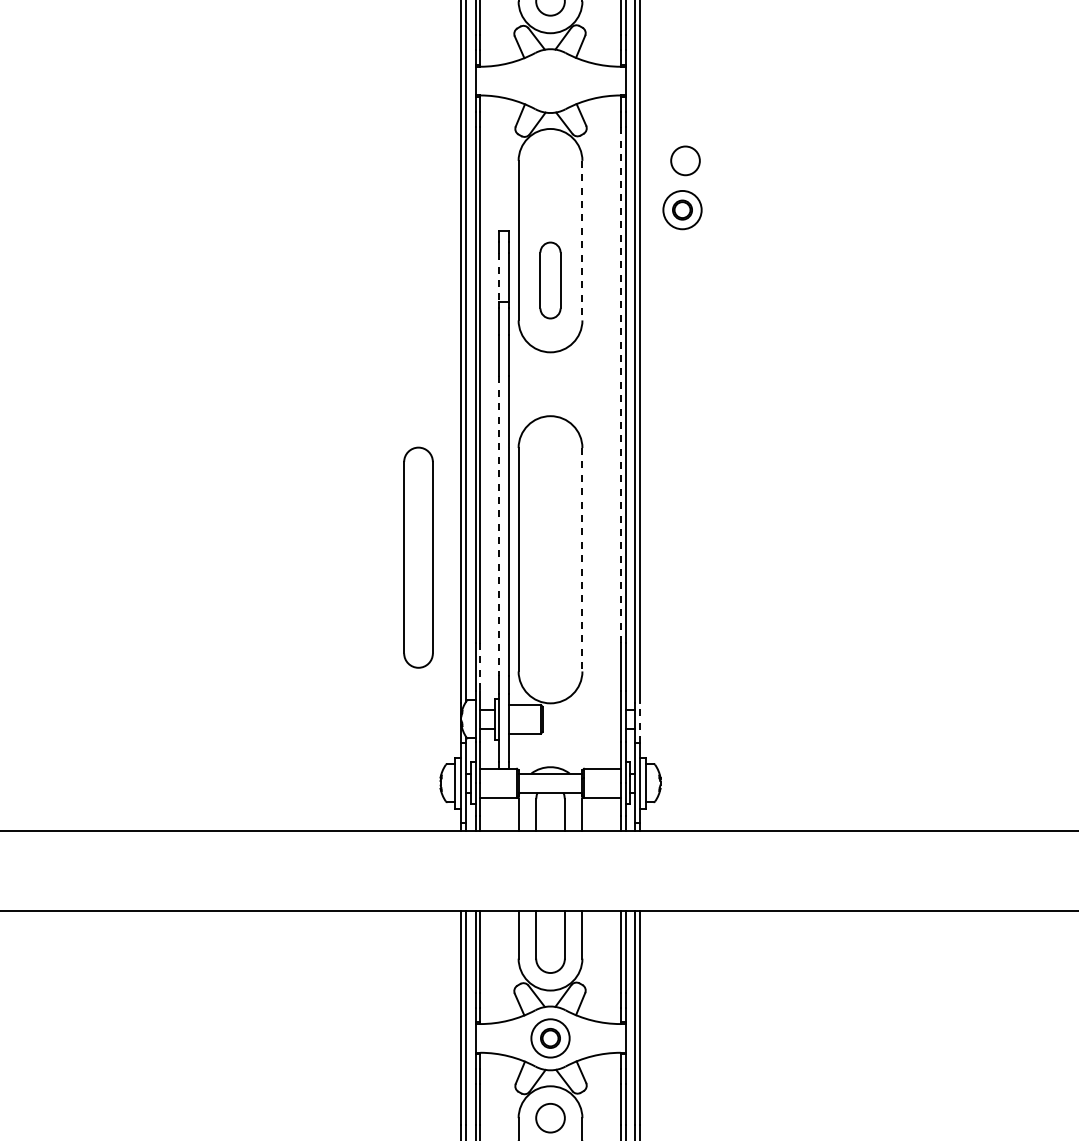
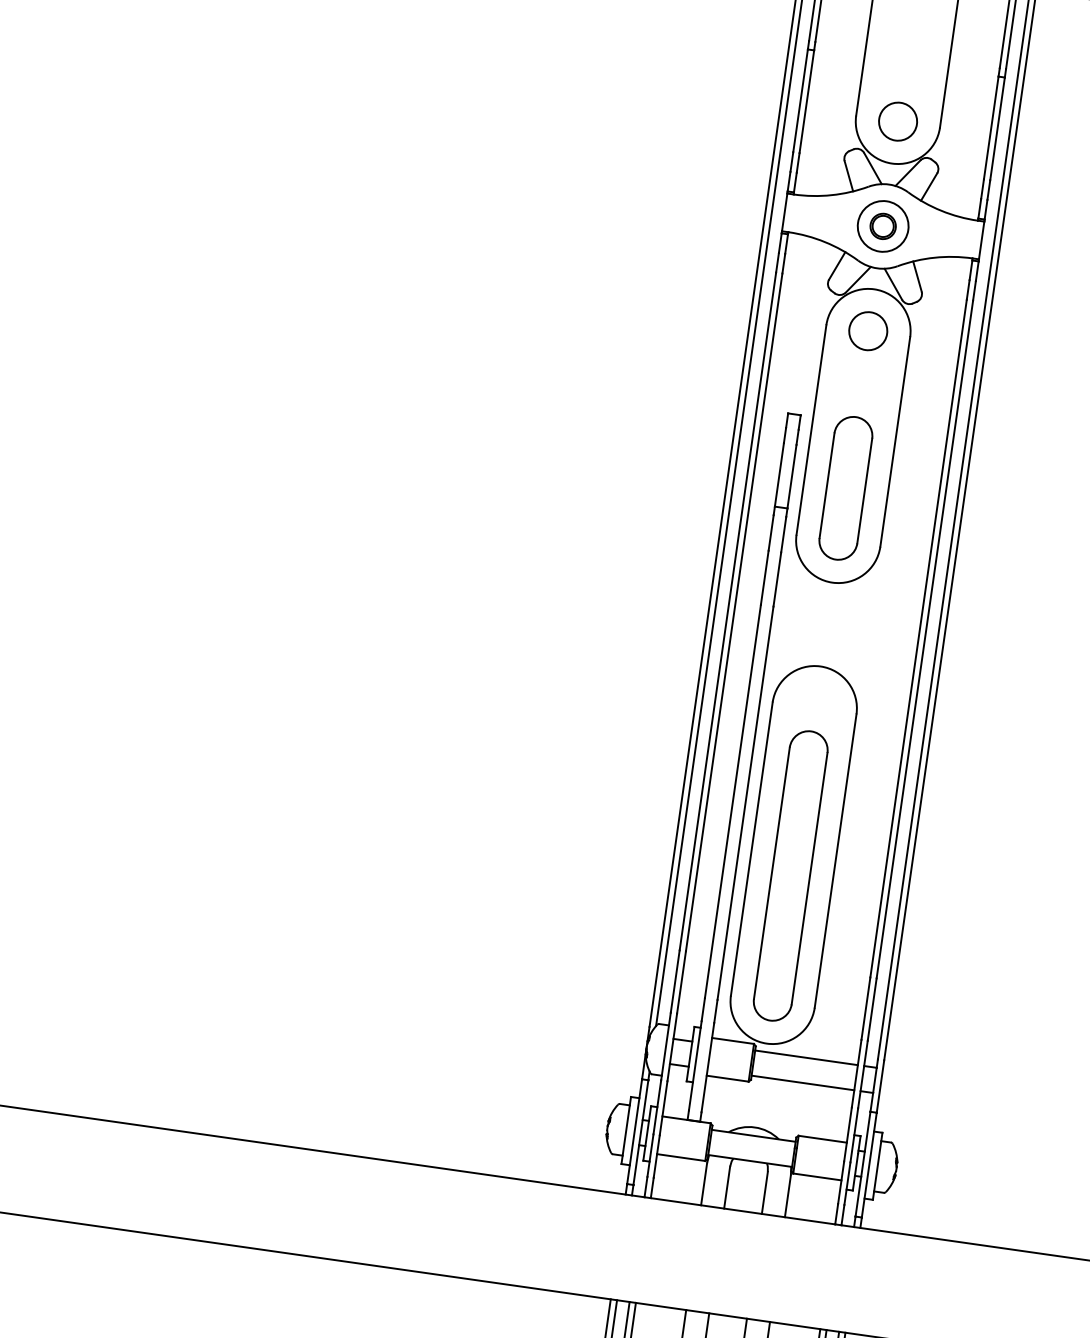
circle: (685, 160) -> (868, 330), moved
part: (682, 210) -> (883, 226), moved
line: (582, 240) -> (895, 441), dashed -> solid
line: (499, 278) -> (779, 476), dashed -> solid
part: (550, 280) -> (845, 488), size x1.43
line: (620, 384) -> (918, 637), dashed -> solid
line: (499, 526) -> (732, 801), dashed -> solid
part: (418, 557) -> (790, 875), moved
line: (582, 559) -> (835, 860), dashed -> solid
line: (480, 666) -> (681, 982), dashed -> solid
line: (581, 709) -> (806, 1057), added
line: (639, 723) -> (879, 1086), dashed -> solid
line: (581, 728) -> (802, 1082), added

